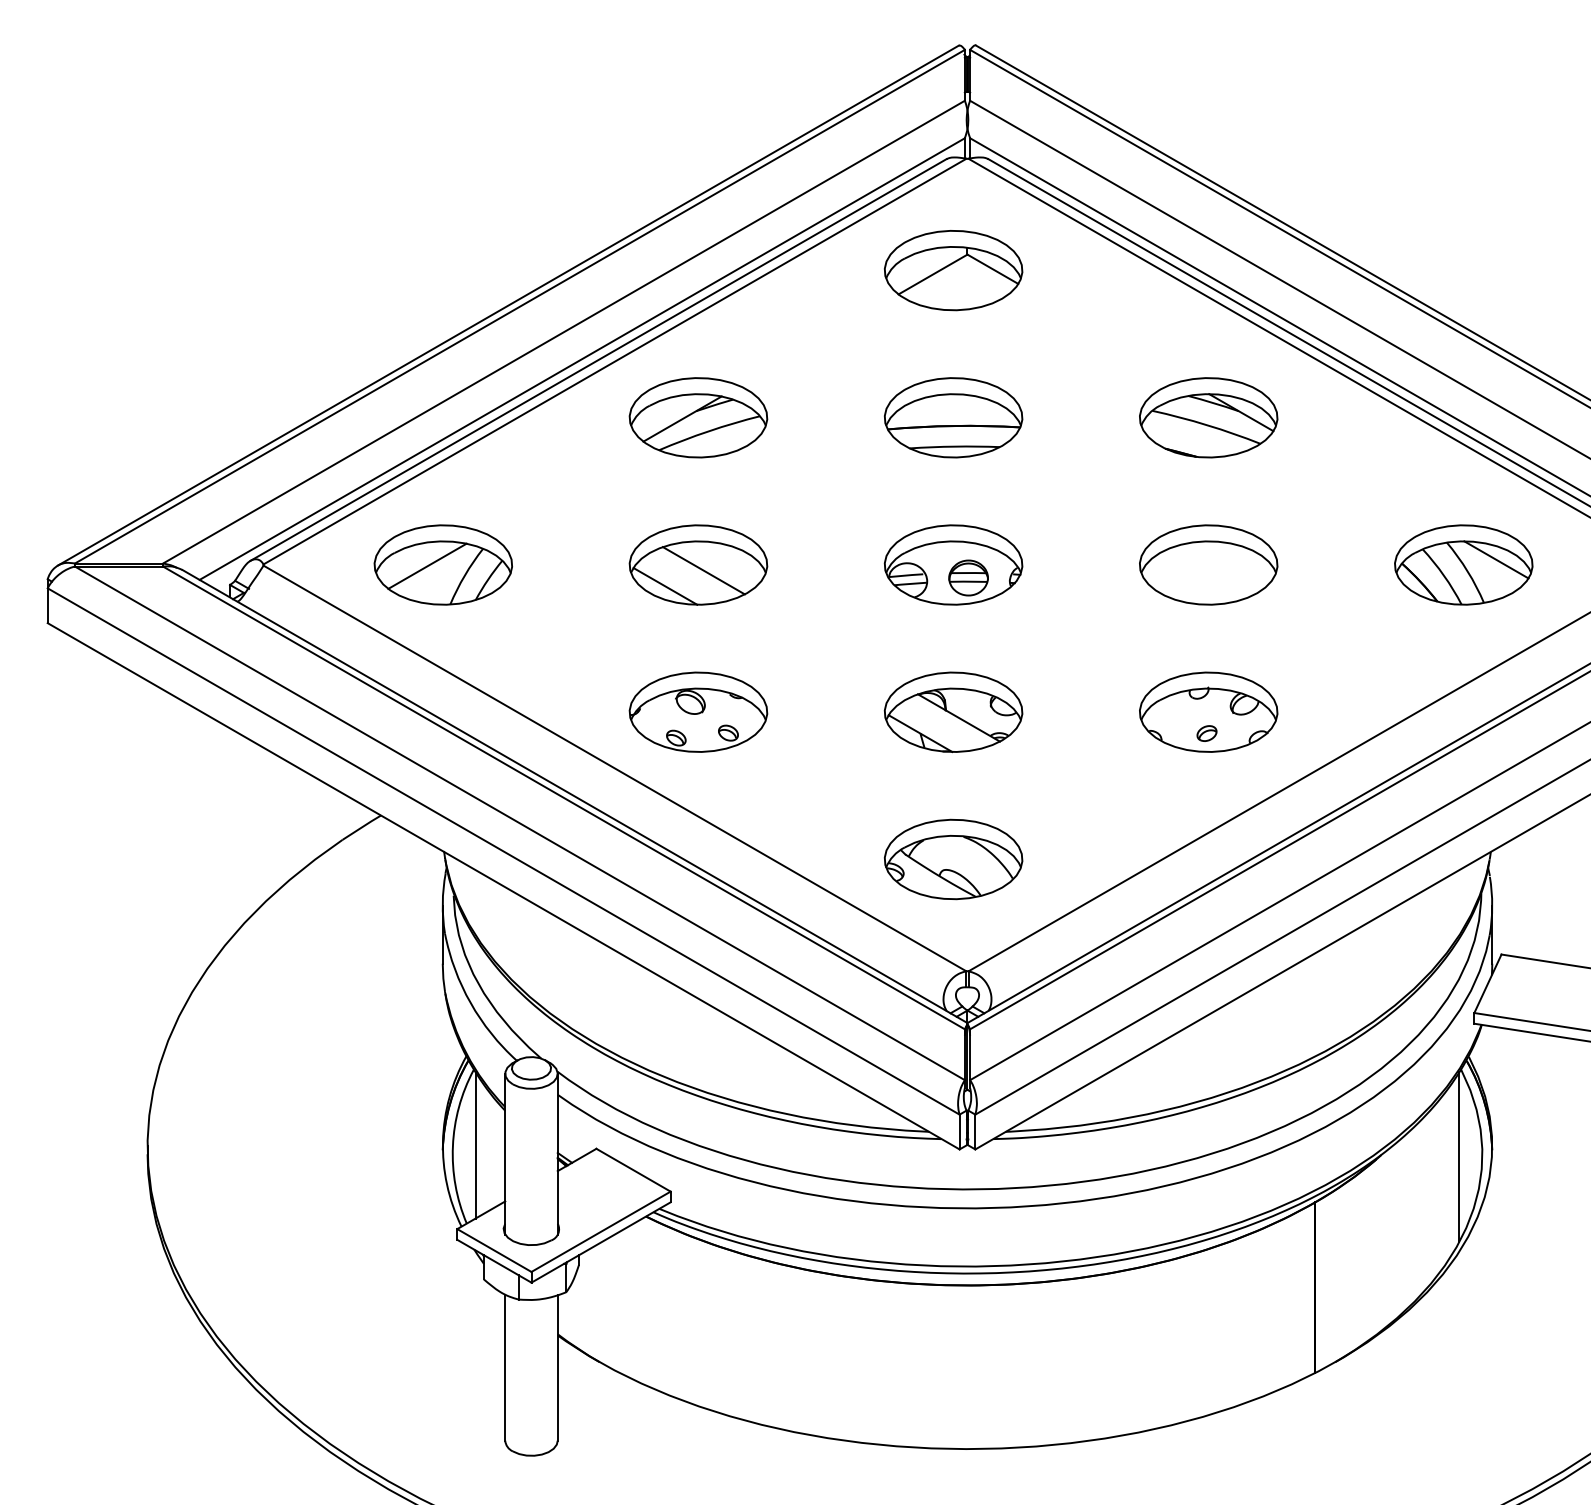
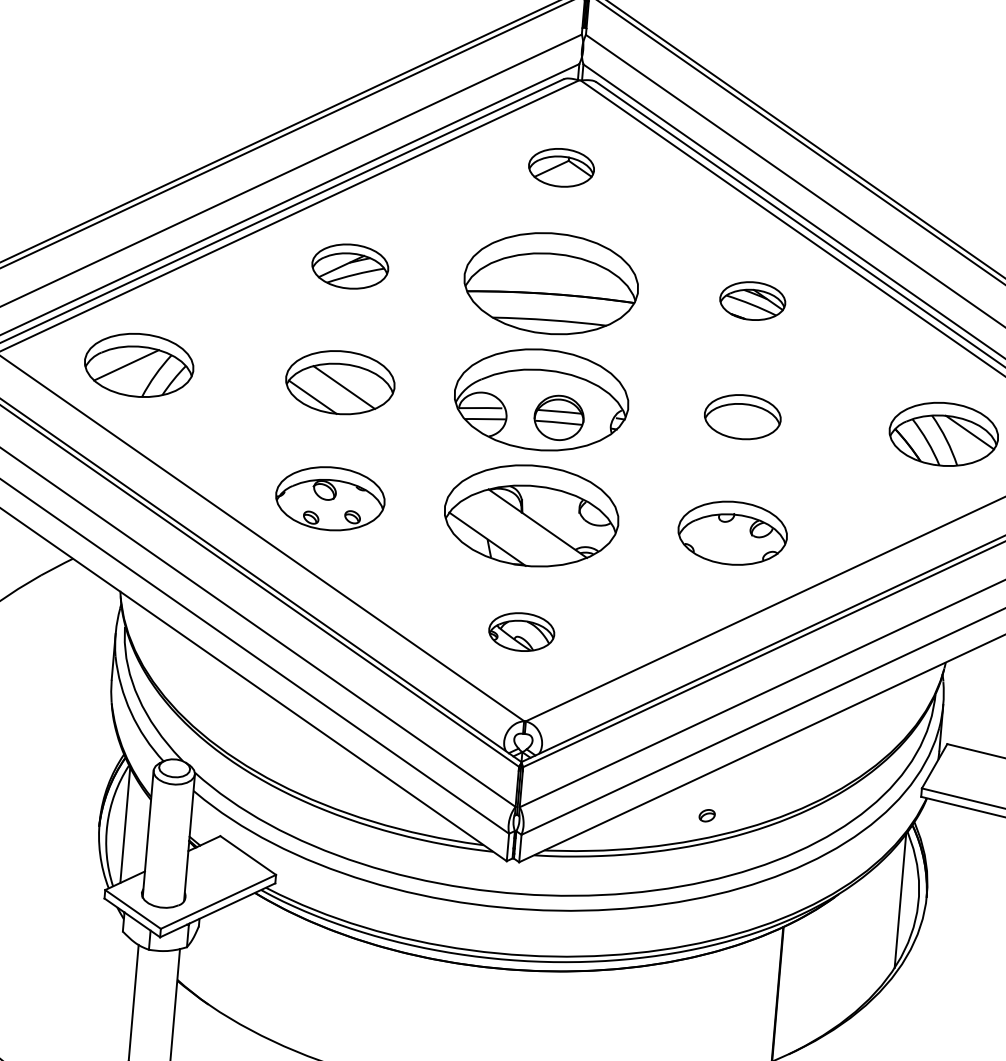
part: (953, 270) -> (561, 167), size x0.6
part: (698, 417) -> (350, 266), size x0.7
part: (953, 417) -> (551, 283), size x1.6
part: (1208, 417) -> (752, 300), size x0.6
part: (953, 564) -> (541, 399), size x1.6
part: (1208, 564) -> (742, 416), size x0.7
part: (953, 712) -> (531, 516), size x1.6
part: (1206, 733) -> (706, 815), moved
part: (953, 859) -> (521, 632), size x0.6

